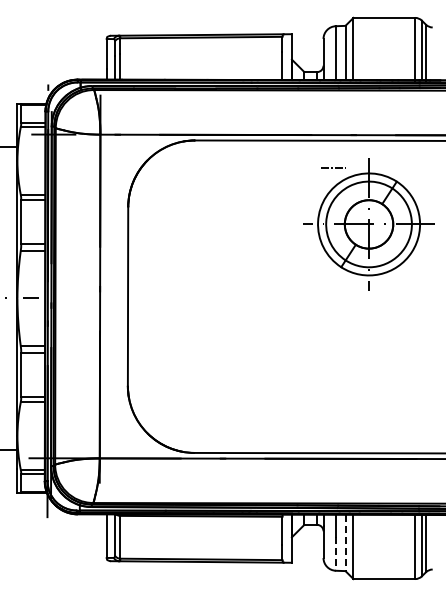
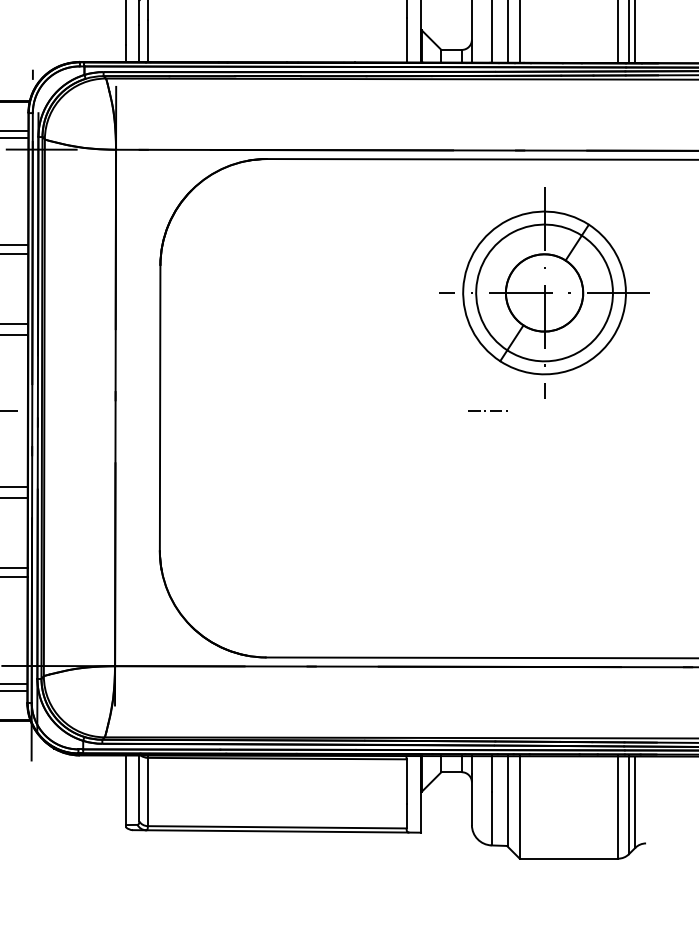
line: (332, 167) -> (486, 409), moved
line: (345, 543) -> (507, 801), dashed -> solid
line: (335, 554) -> (491, 819), dashed -> solid

